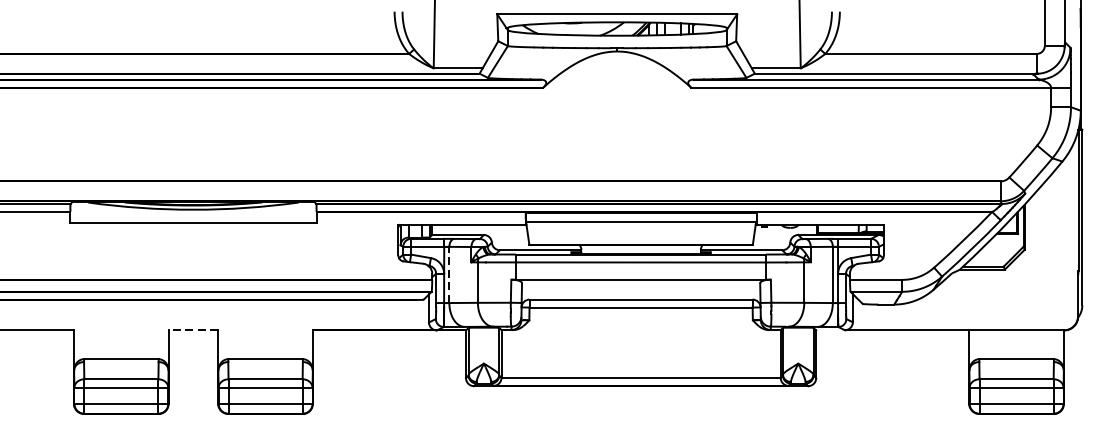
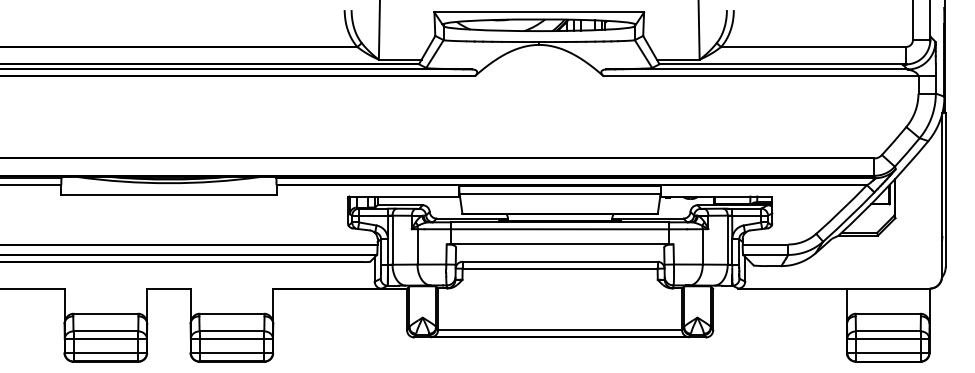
line: (449, 275) -> (392, 240), dashed -> solid
line: (193, 330) -> (168, 288), dashed -> solid

